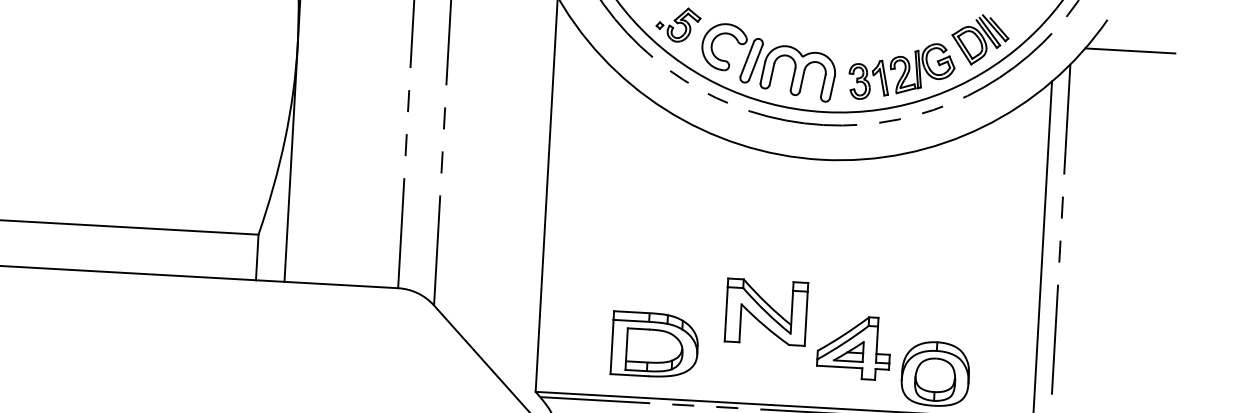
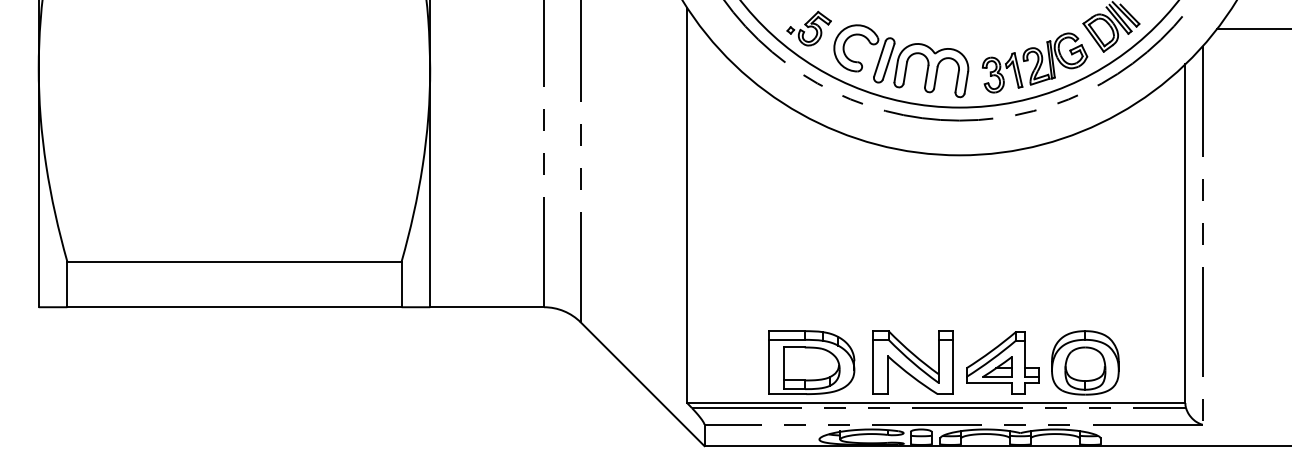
part: (765, 312) -> (912, 362), moved
part: (654, 344) -> (811, 362), moved
part: (854, 347) -> (1002, 362), moved

